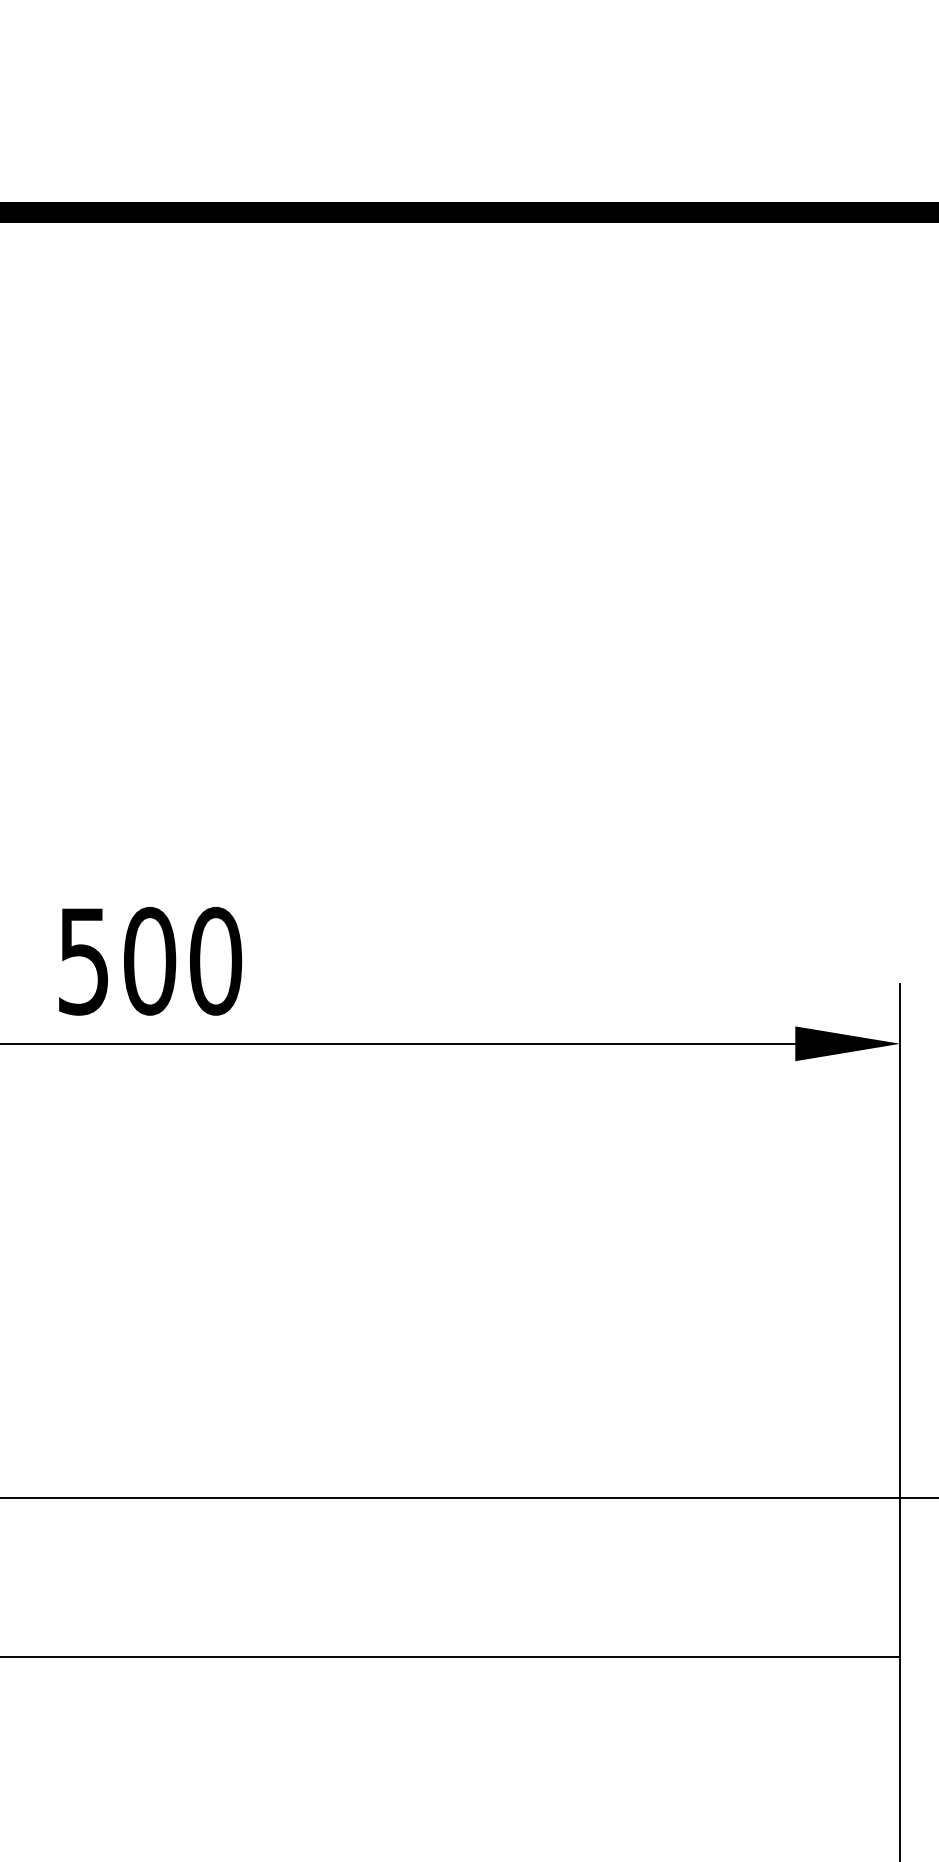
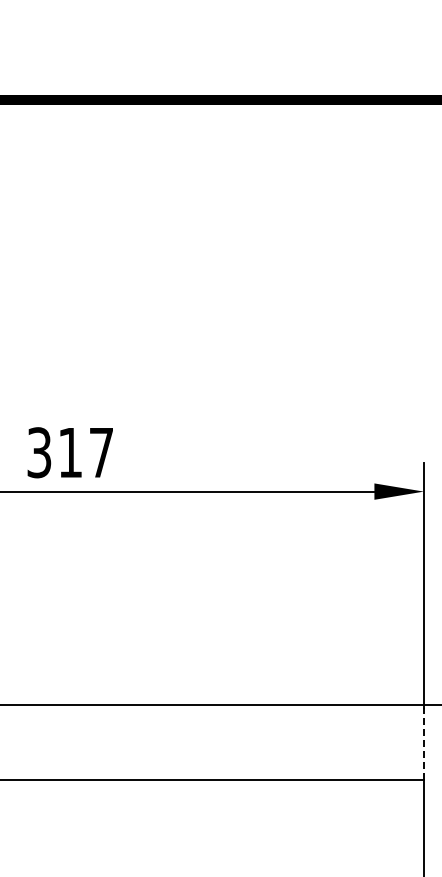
text: (149, 960) -> (70, 452), 500 -> 317
line: (899, 1578) -> (423, 743), solid -> dashed

